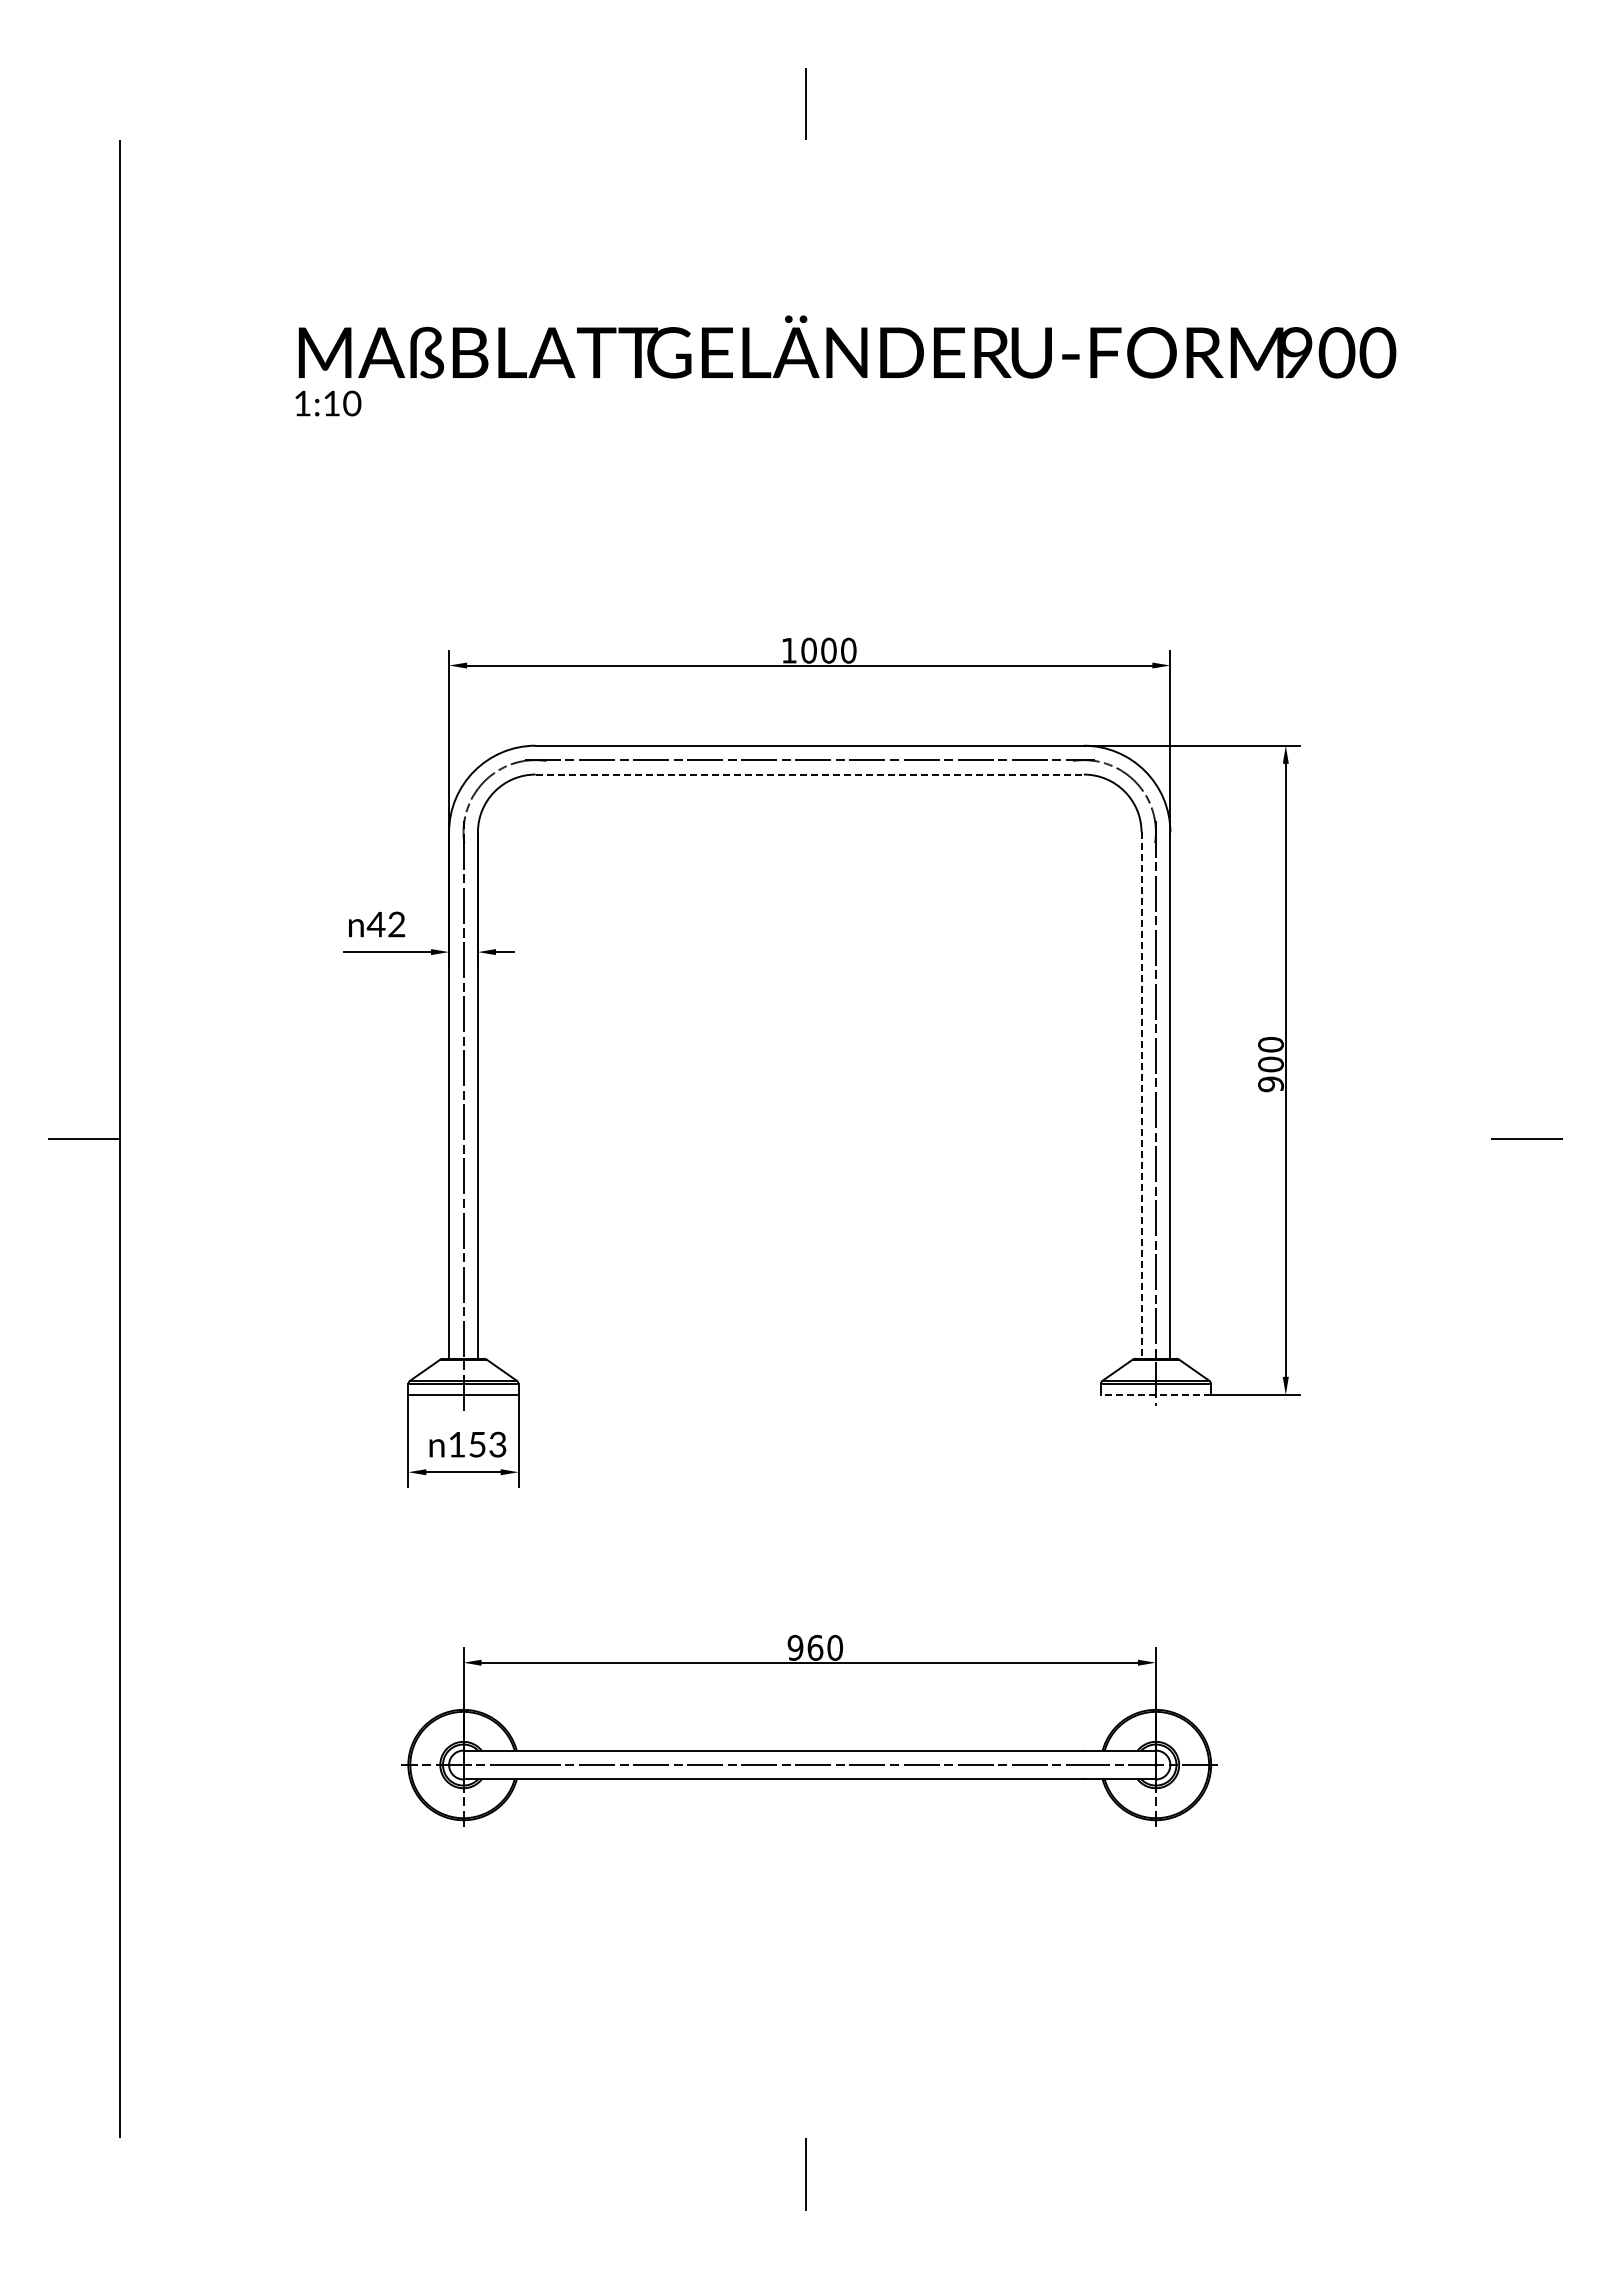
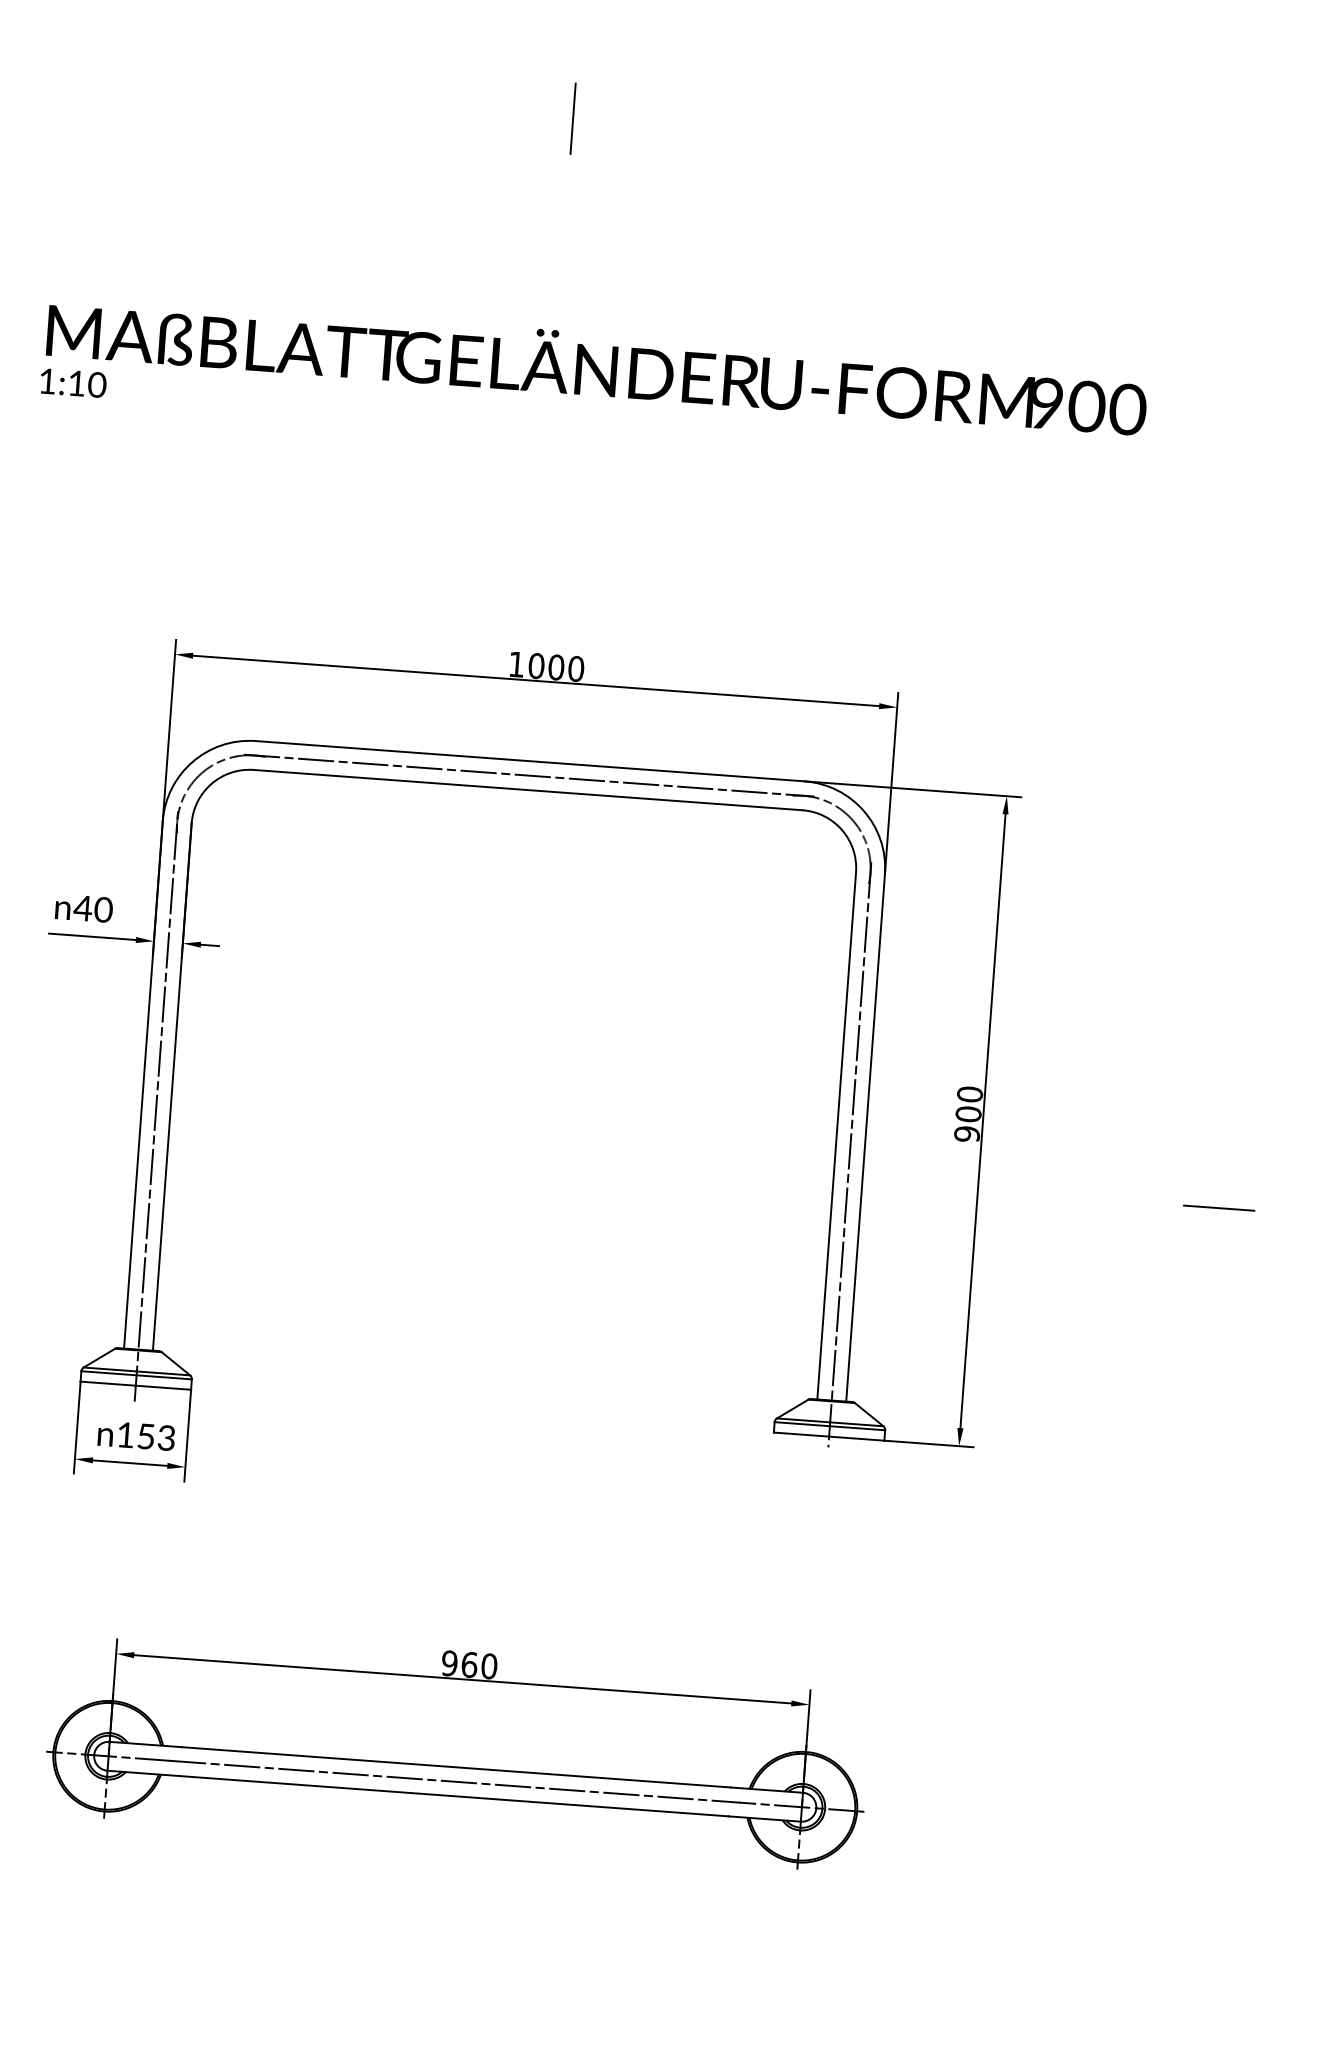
line: (810, 774) -> (528, 790), dashed -> solid
text: (396, 924) -> (103, 909), 42 -> 40
line: (1141, 1096) -> (836, 1136), dashed -> solid
line: (1155, 1394) -> (828, 1436), dashed -> solid

